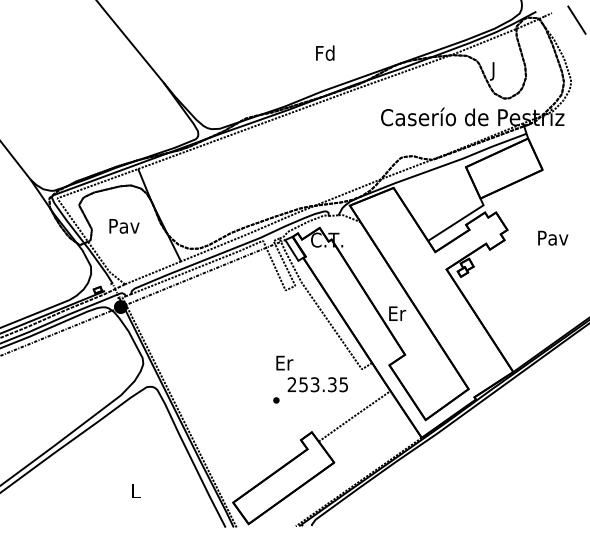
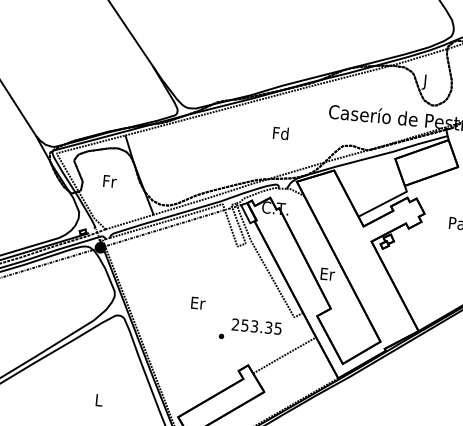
text: (325, 52) -> (281, 132), moved
text: (124, 226) -> (109, 181), Pav -> Fr
text: (284, 362) -> (198, 302), moved

